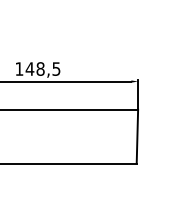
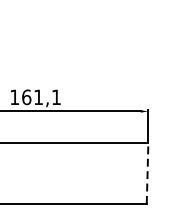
text: (42, 68) -> (40, 96), 148,5 -> 161,1
line: (137, 136) -> (147, 173), solid -> dashed

